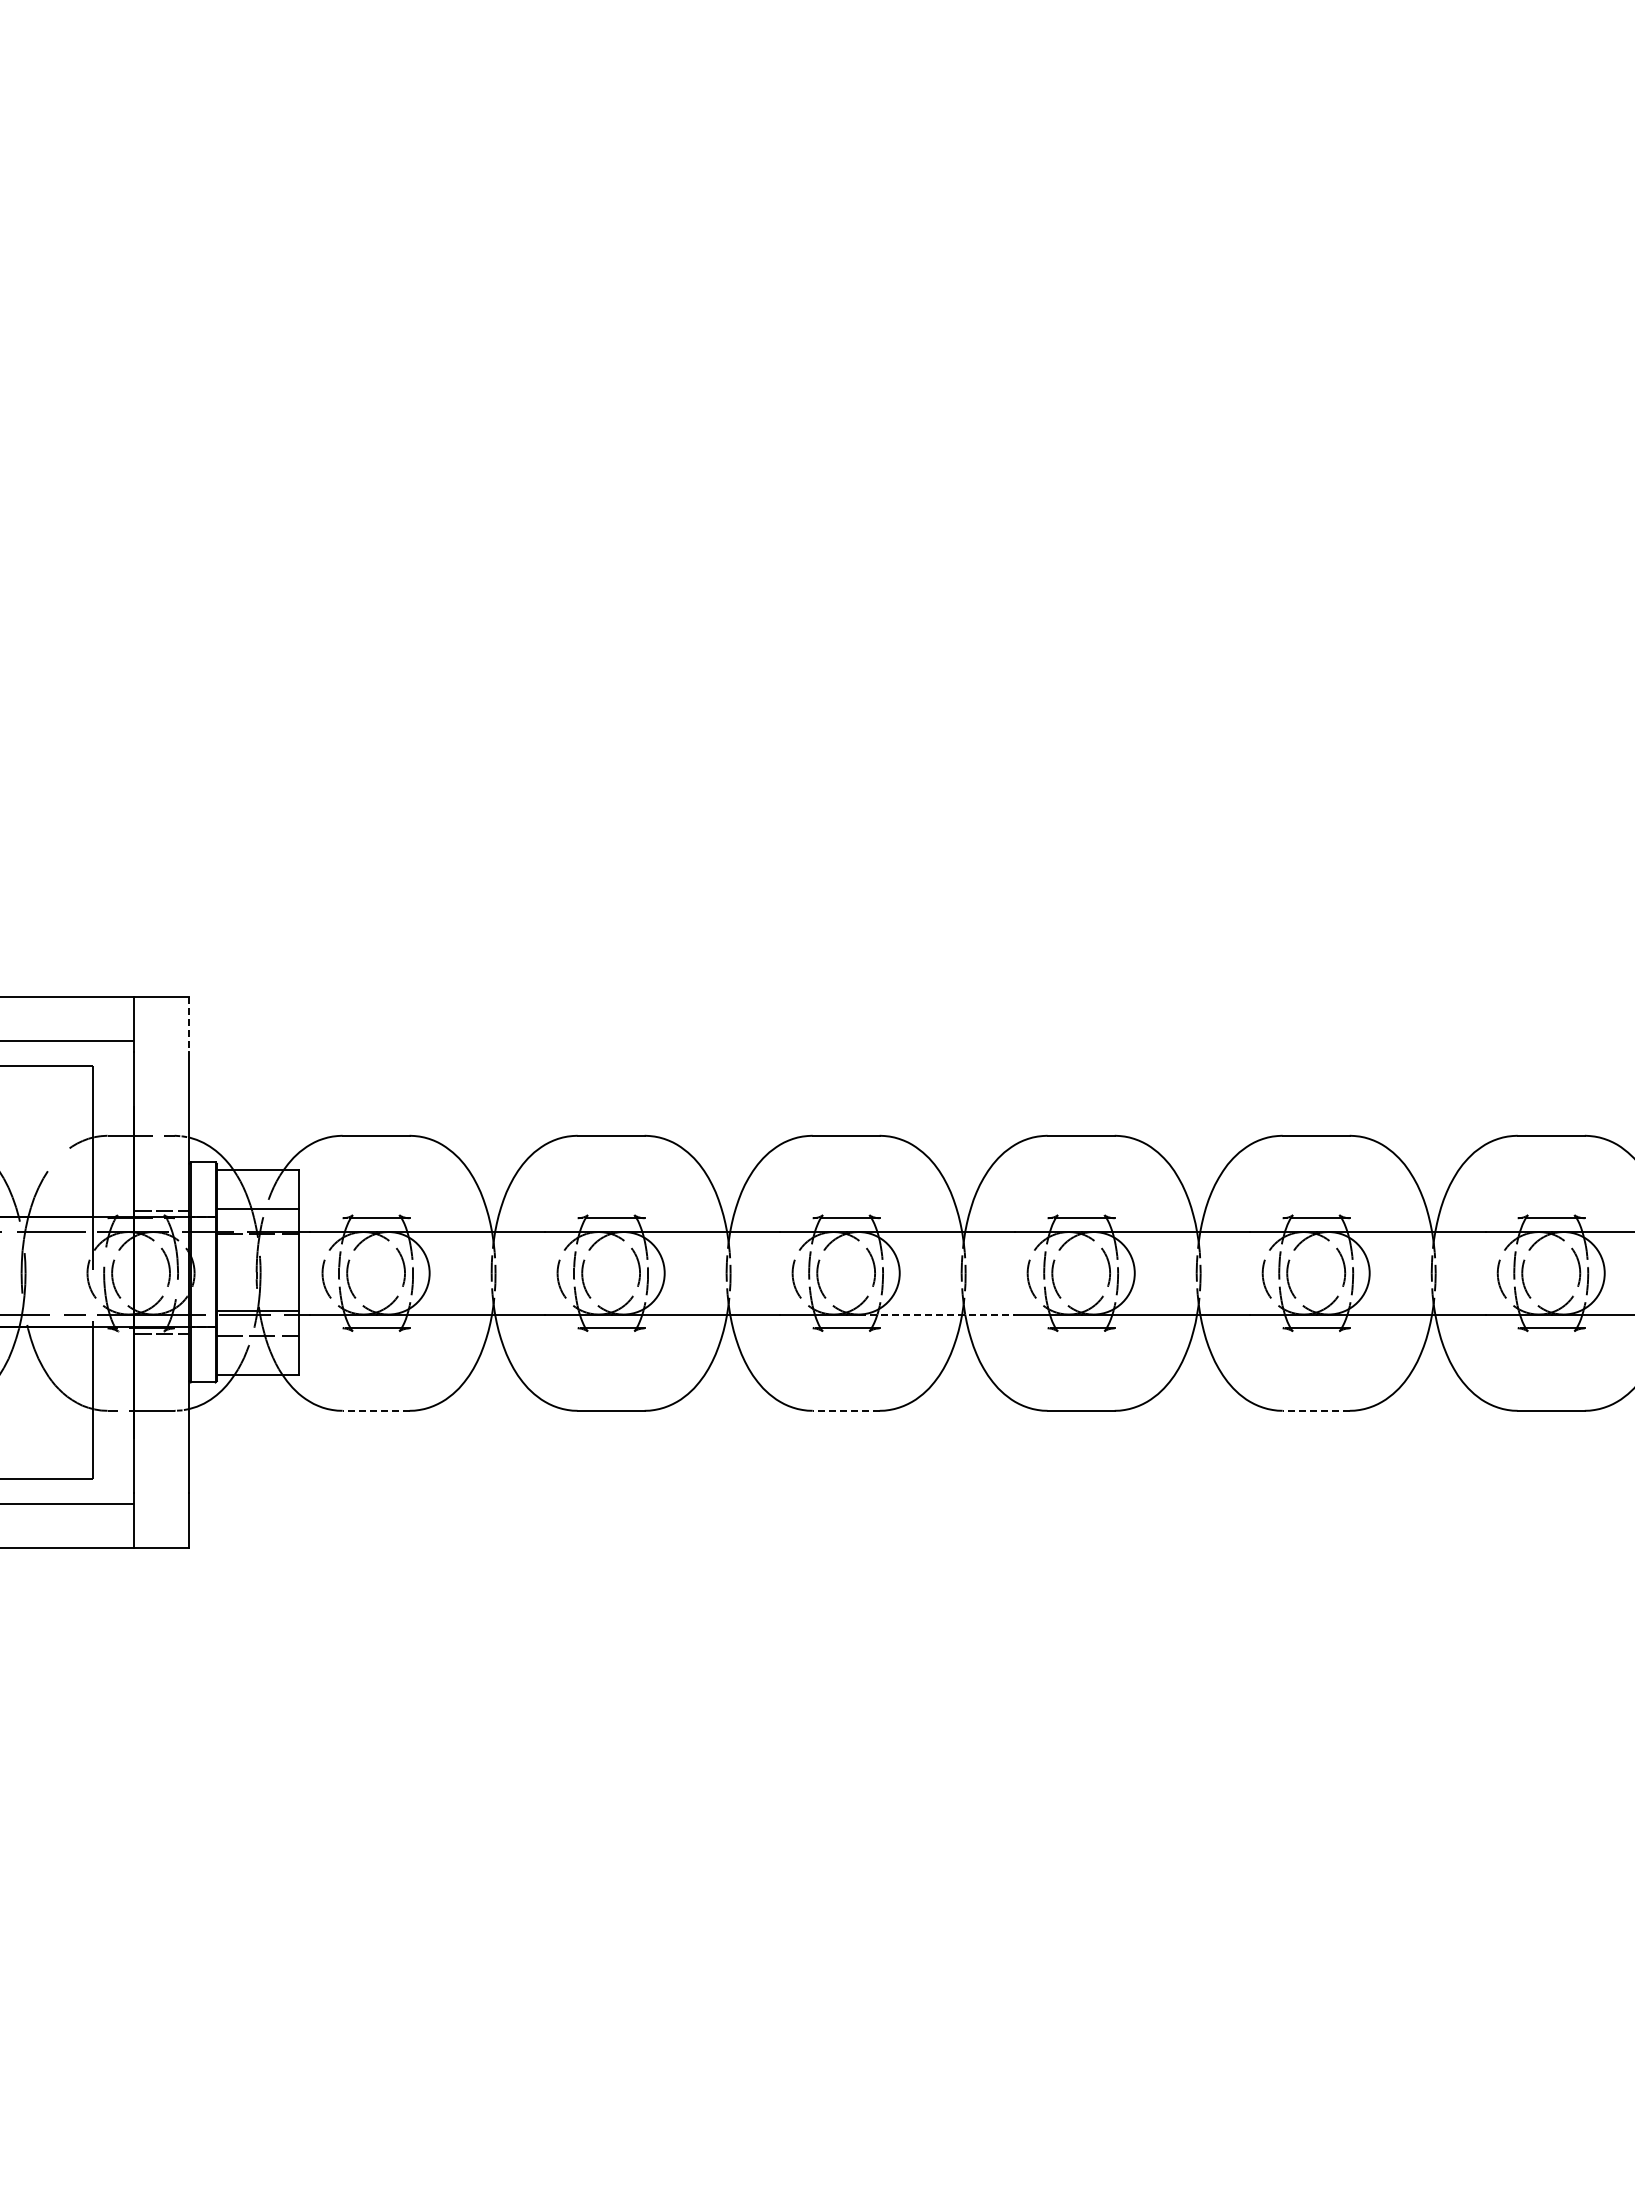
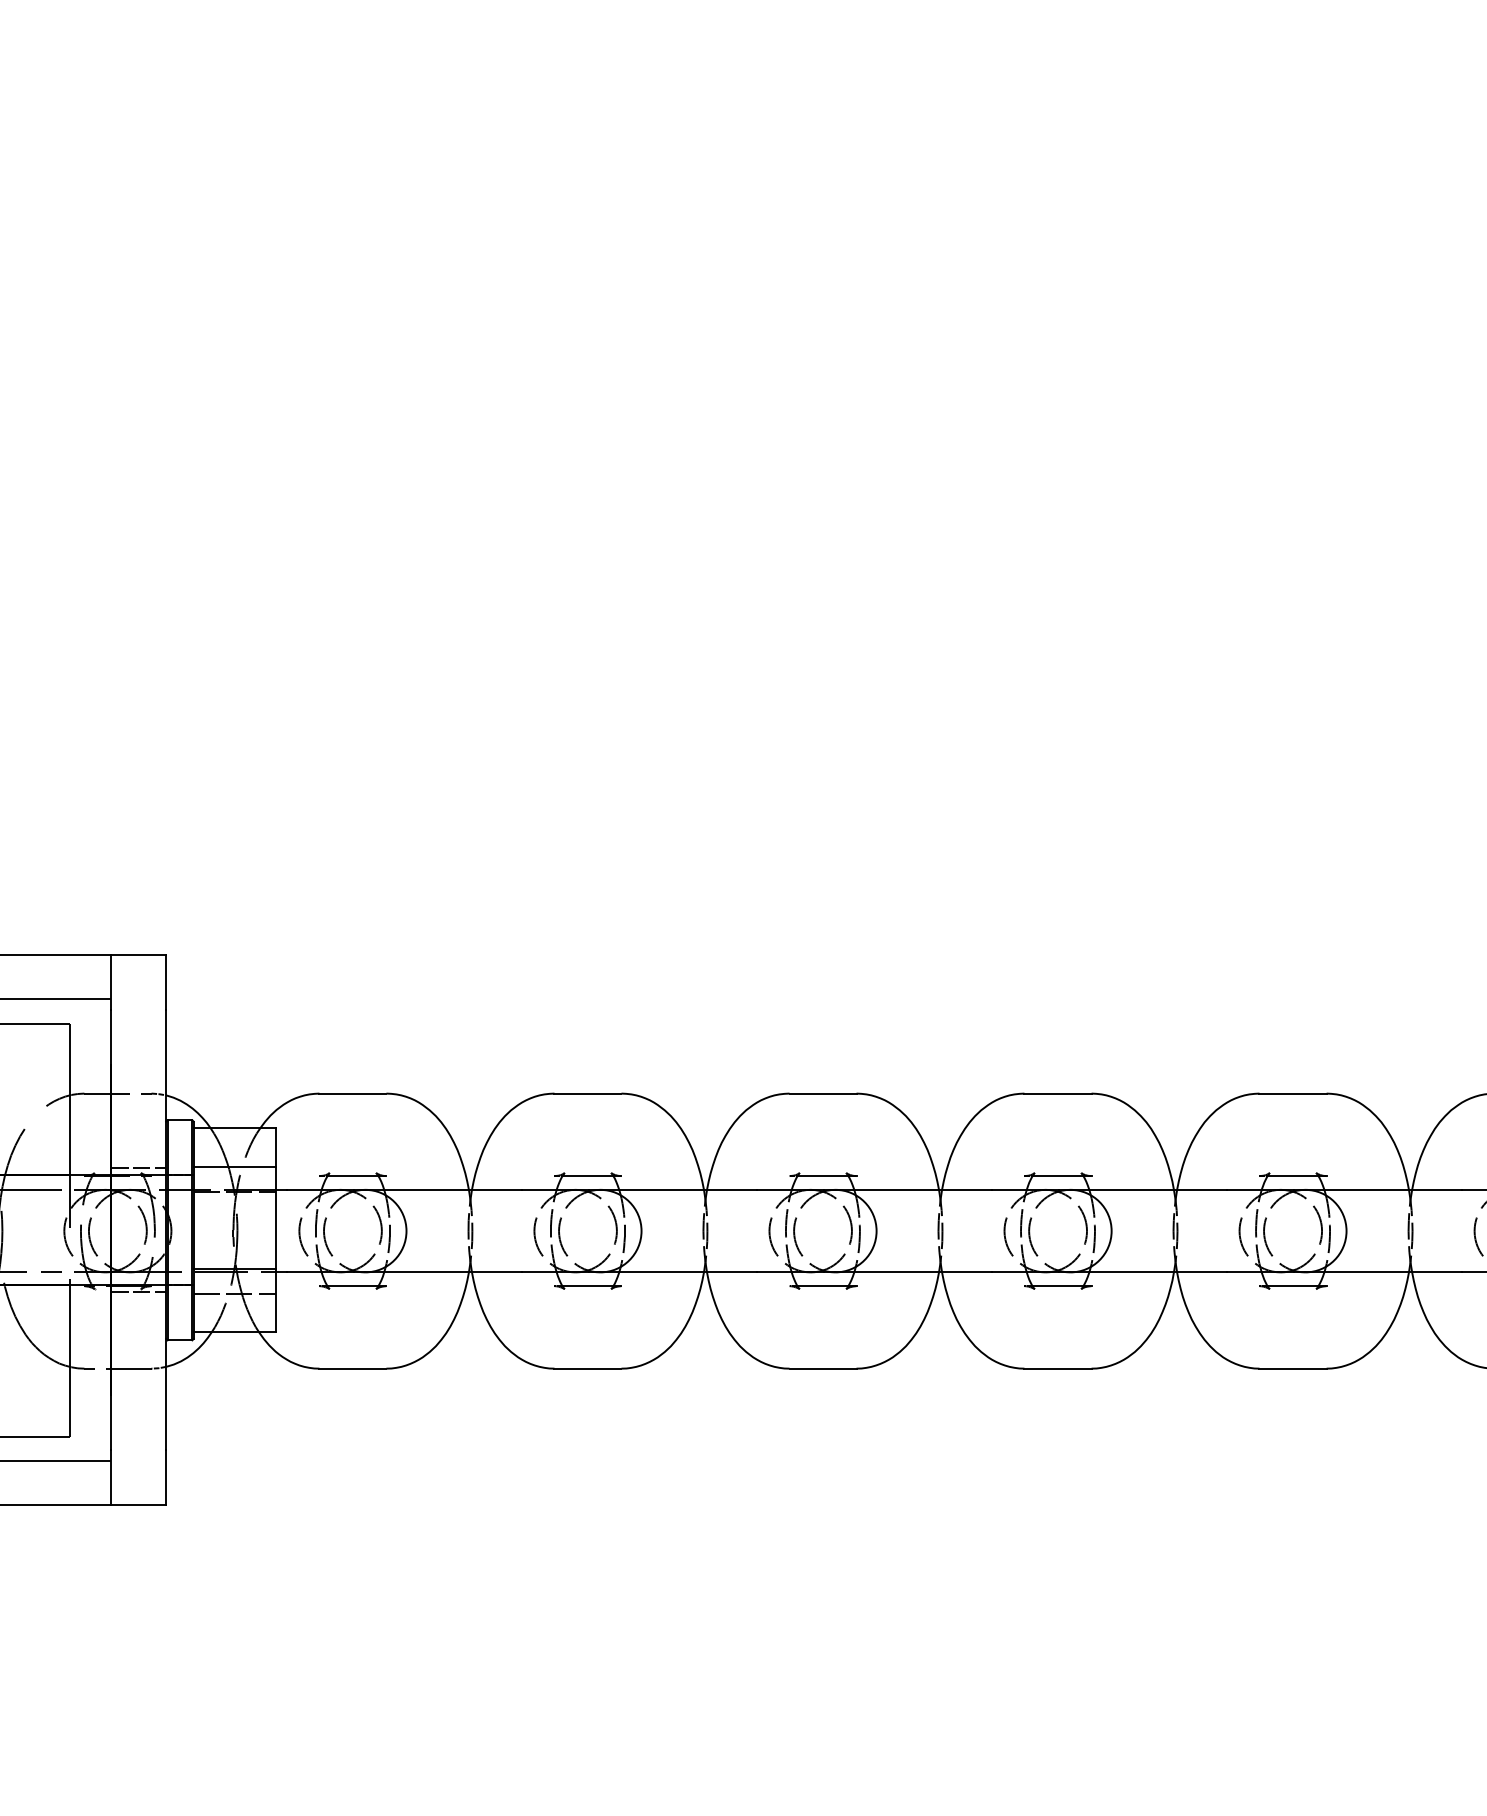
line: (189, 1024) -> (166, 982), dashed -> solid
line: (937, 1314) -> (914, 1272), dashed -> solid
line: (375, 1410) -> (352, 1368), dashed -> solid
line: (845, 1410) -> (822, 1368), dashed -> solid
line: (1316, 1410) -> (1293, 1368), dashed -> solid

